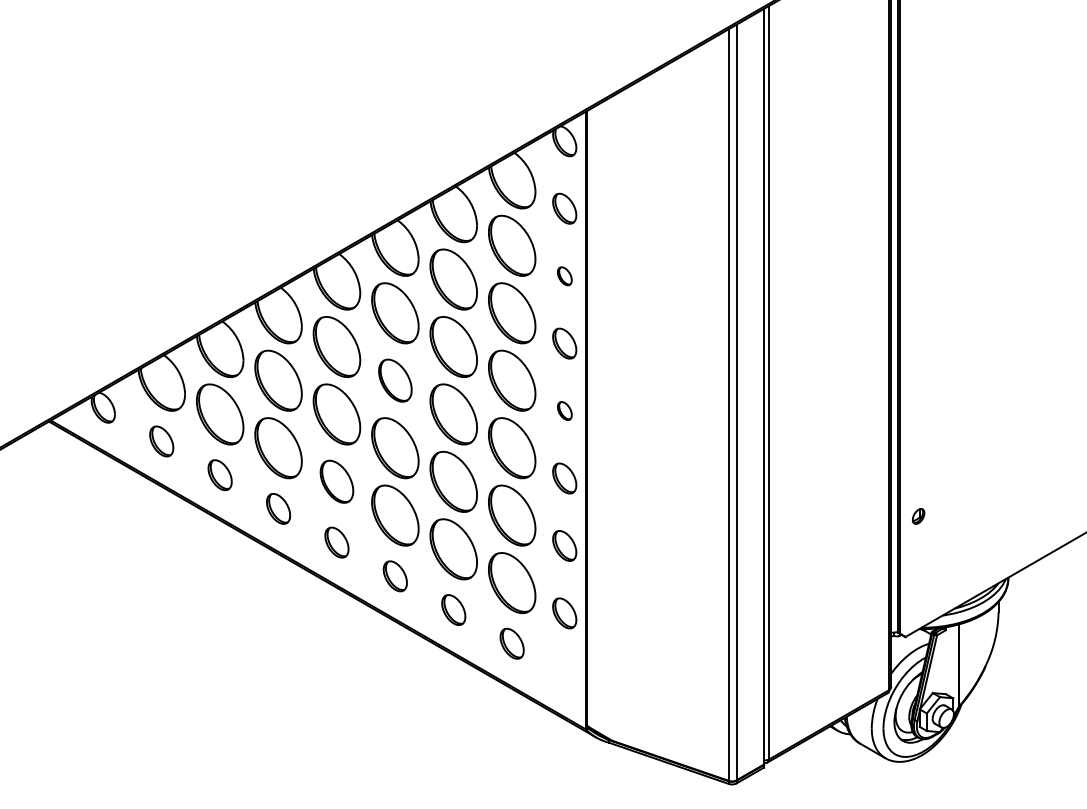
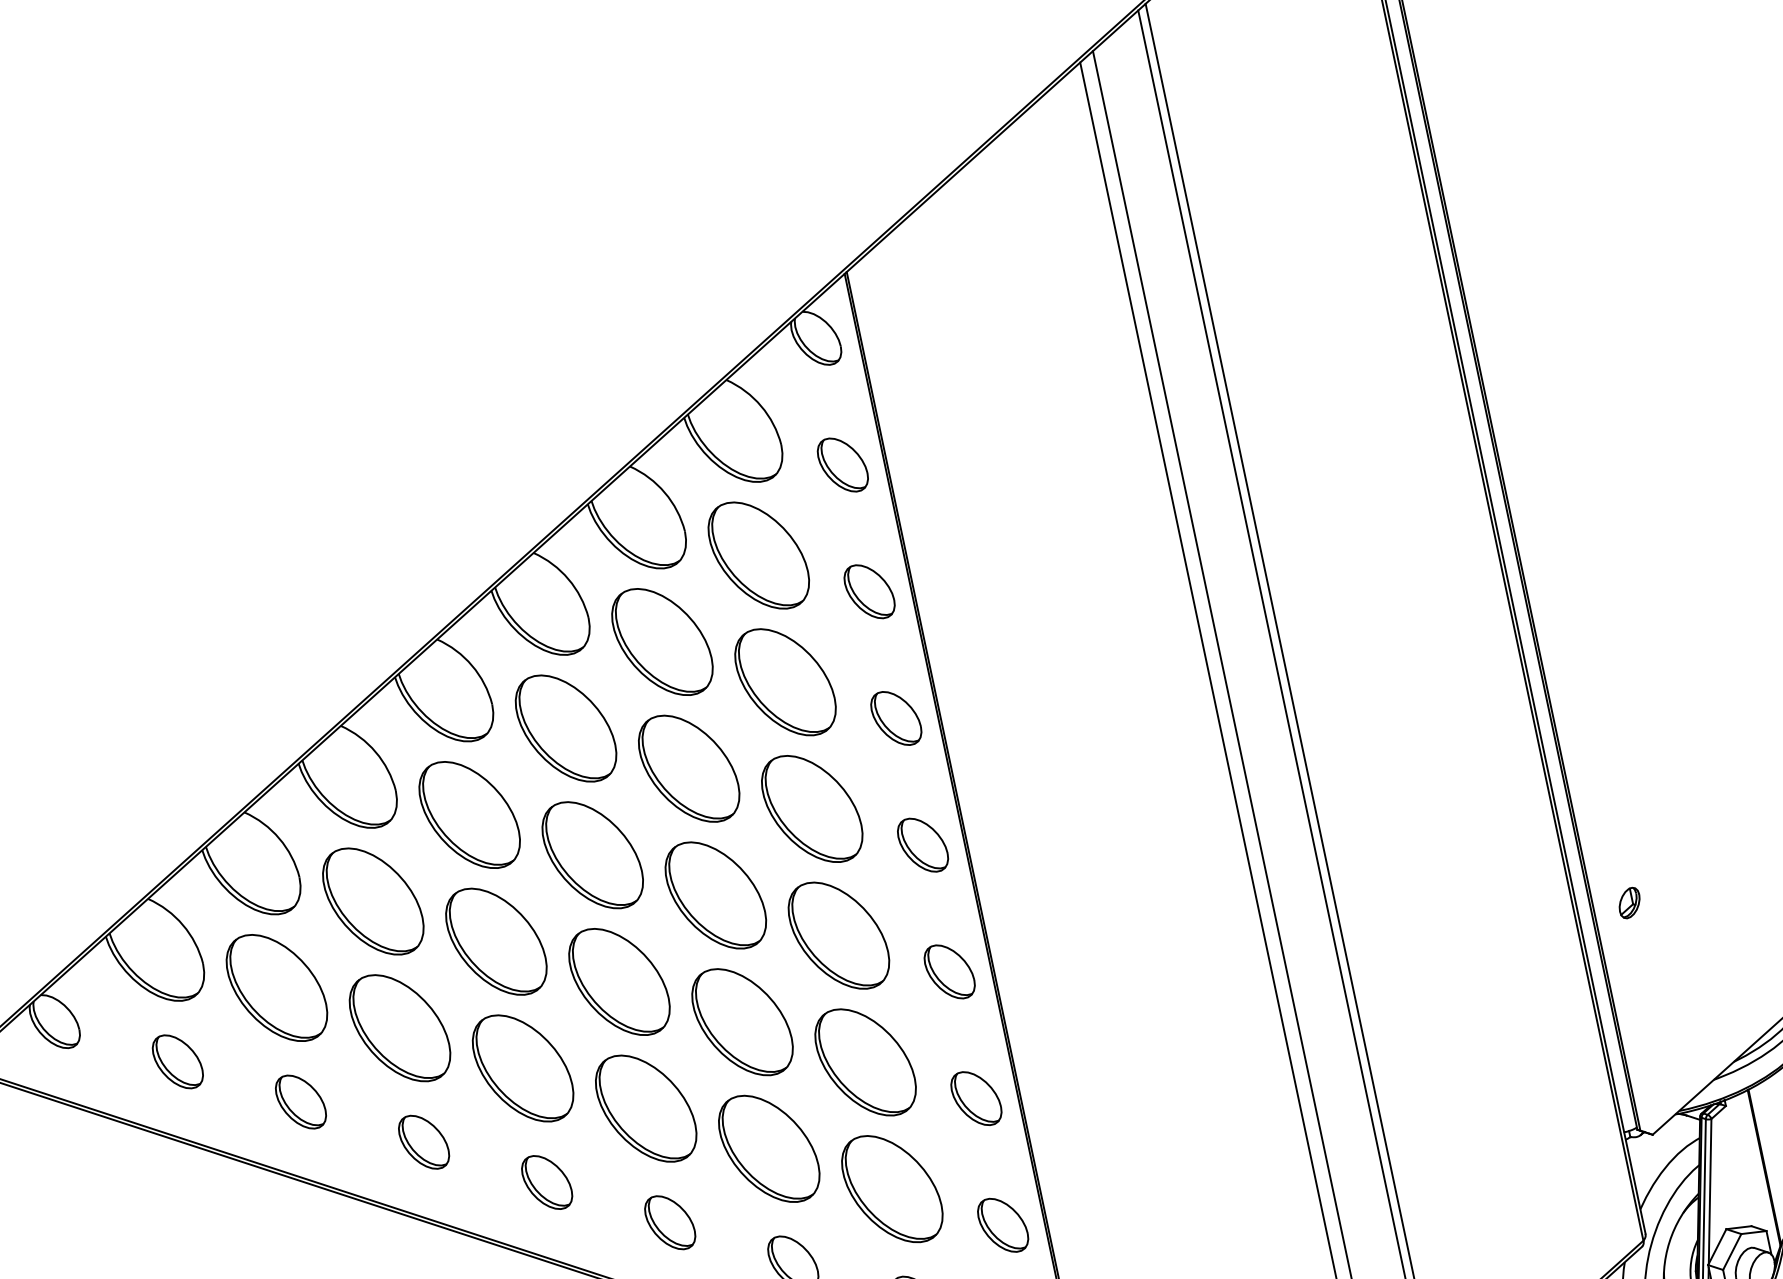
part: (564, 276) -> (869, 592), size x1.67
part: (395, 380) -> (592, 854), size x1.43
part: (564, 410) -> (922, 844), size x1.67
part: (336, 481) -> (522, 1067), size x1.43

